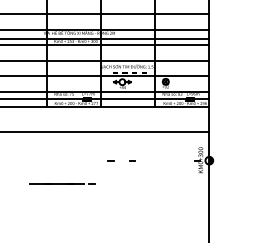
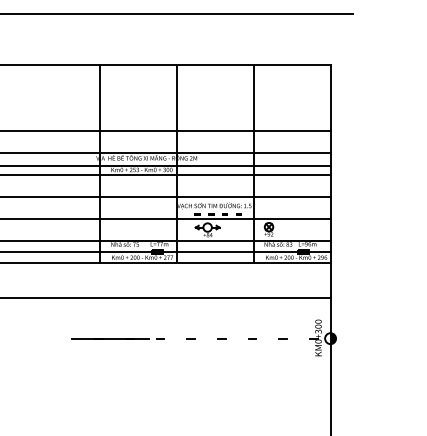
line: (154, 160) -> (252, 338), added
line: (175, 160) -> (282, 338), added
line: (61, 183) -> (117, 338), moved

